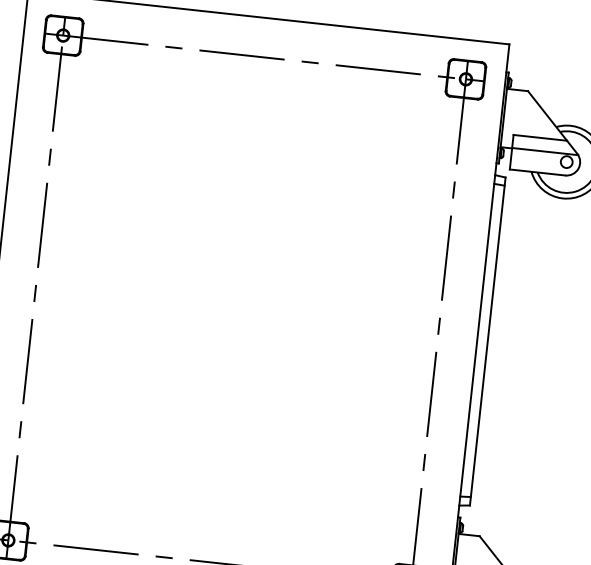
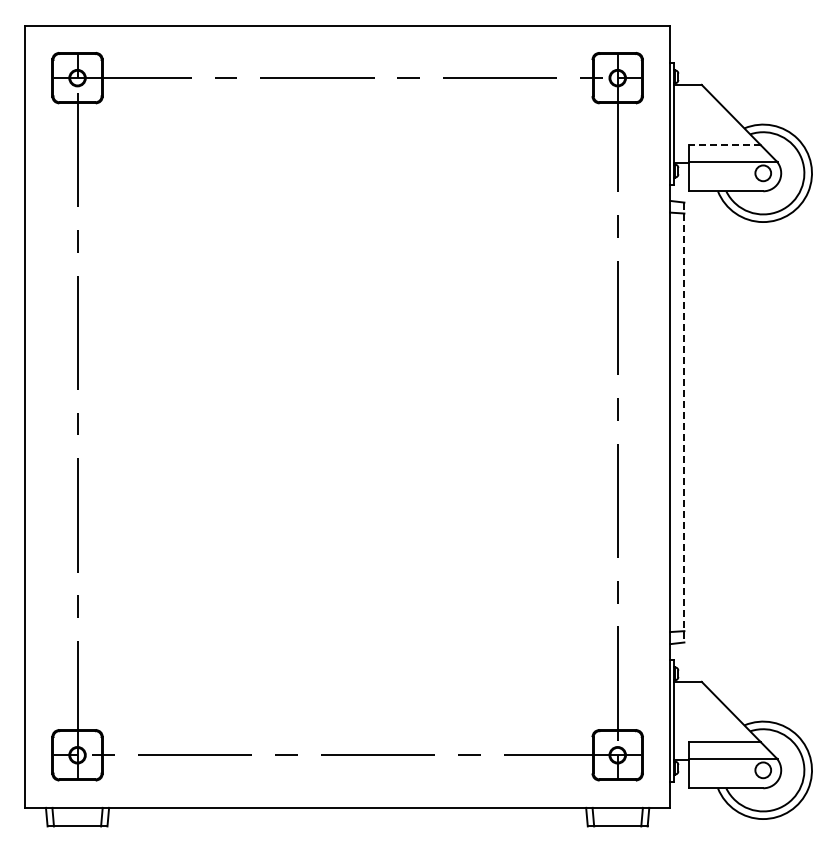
line: (540, 138) -> (724, 145), solid -> dashed
line: (487, 341) -> (684, 422), solid -> dashed

